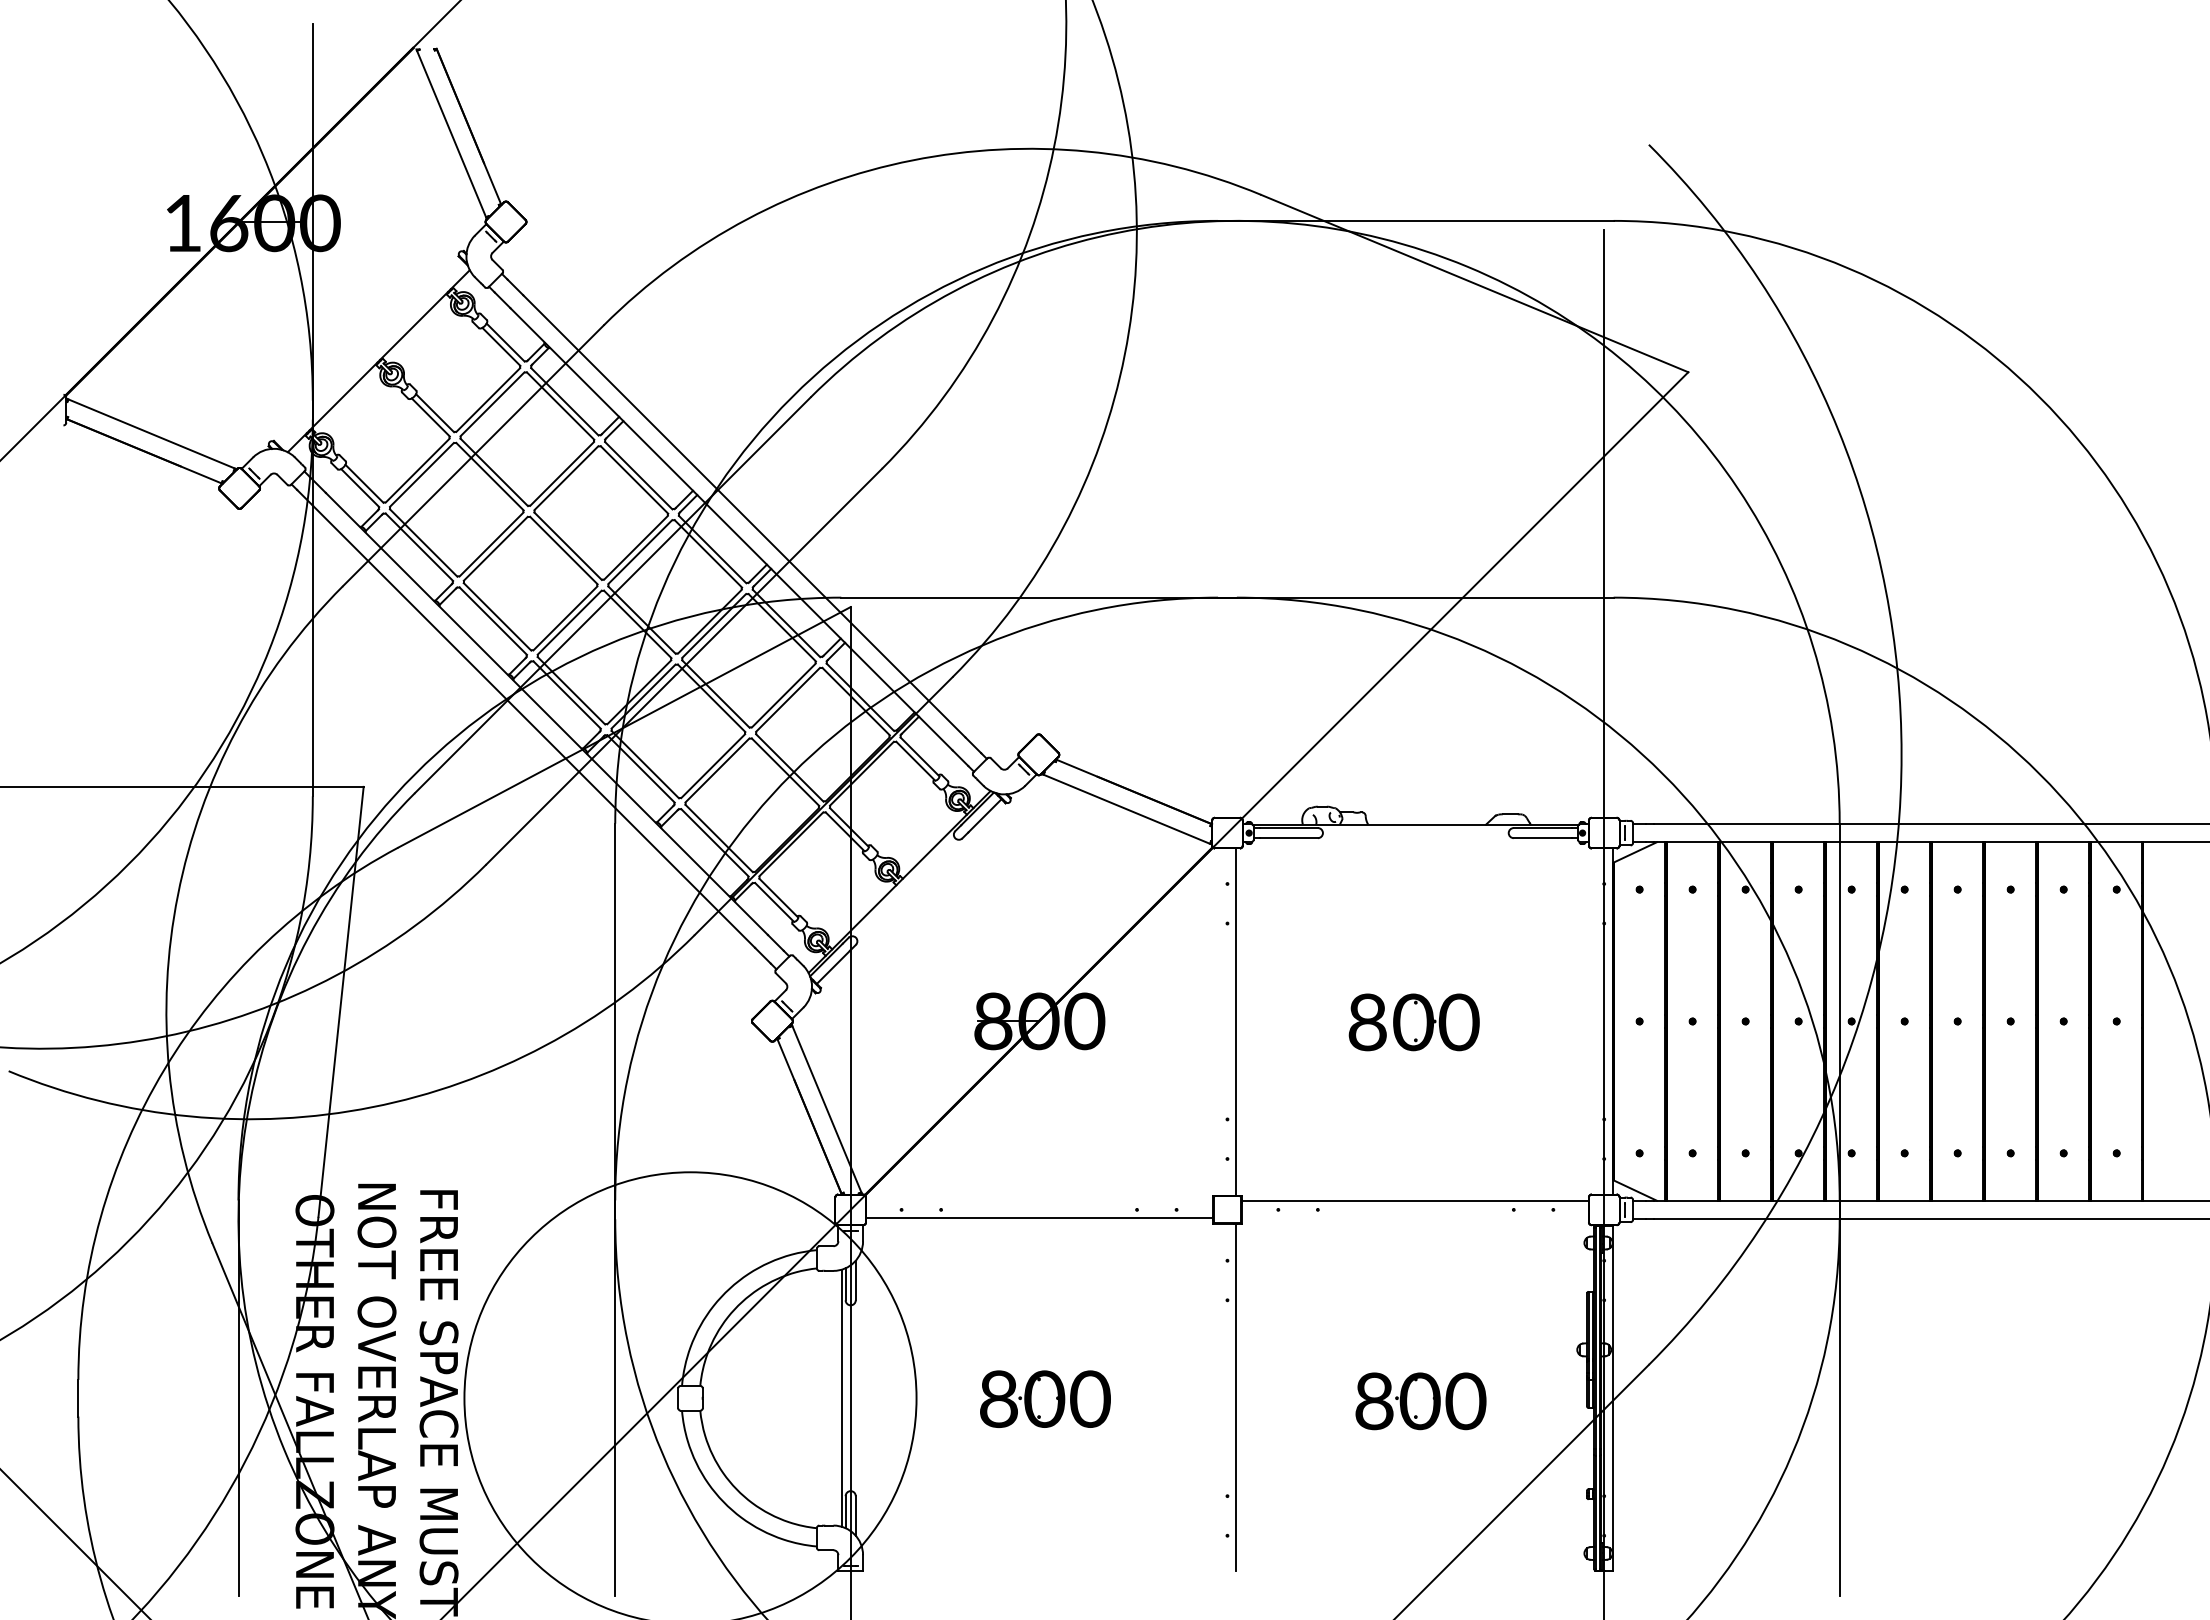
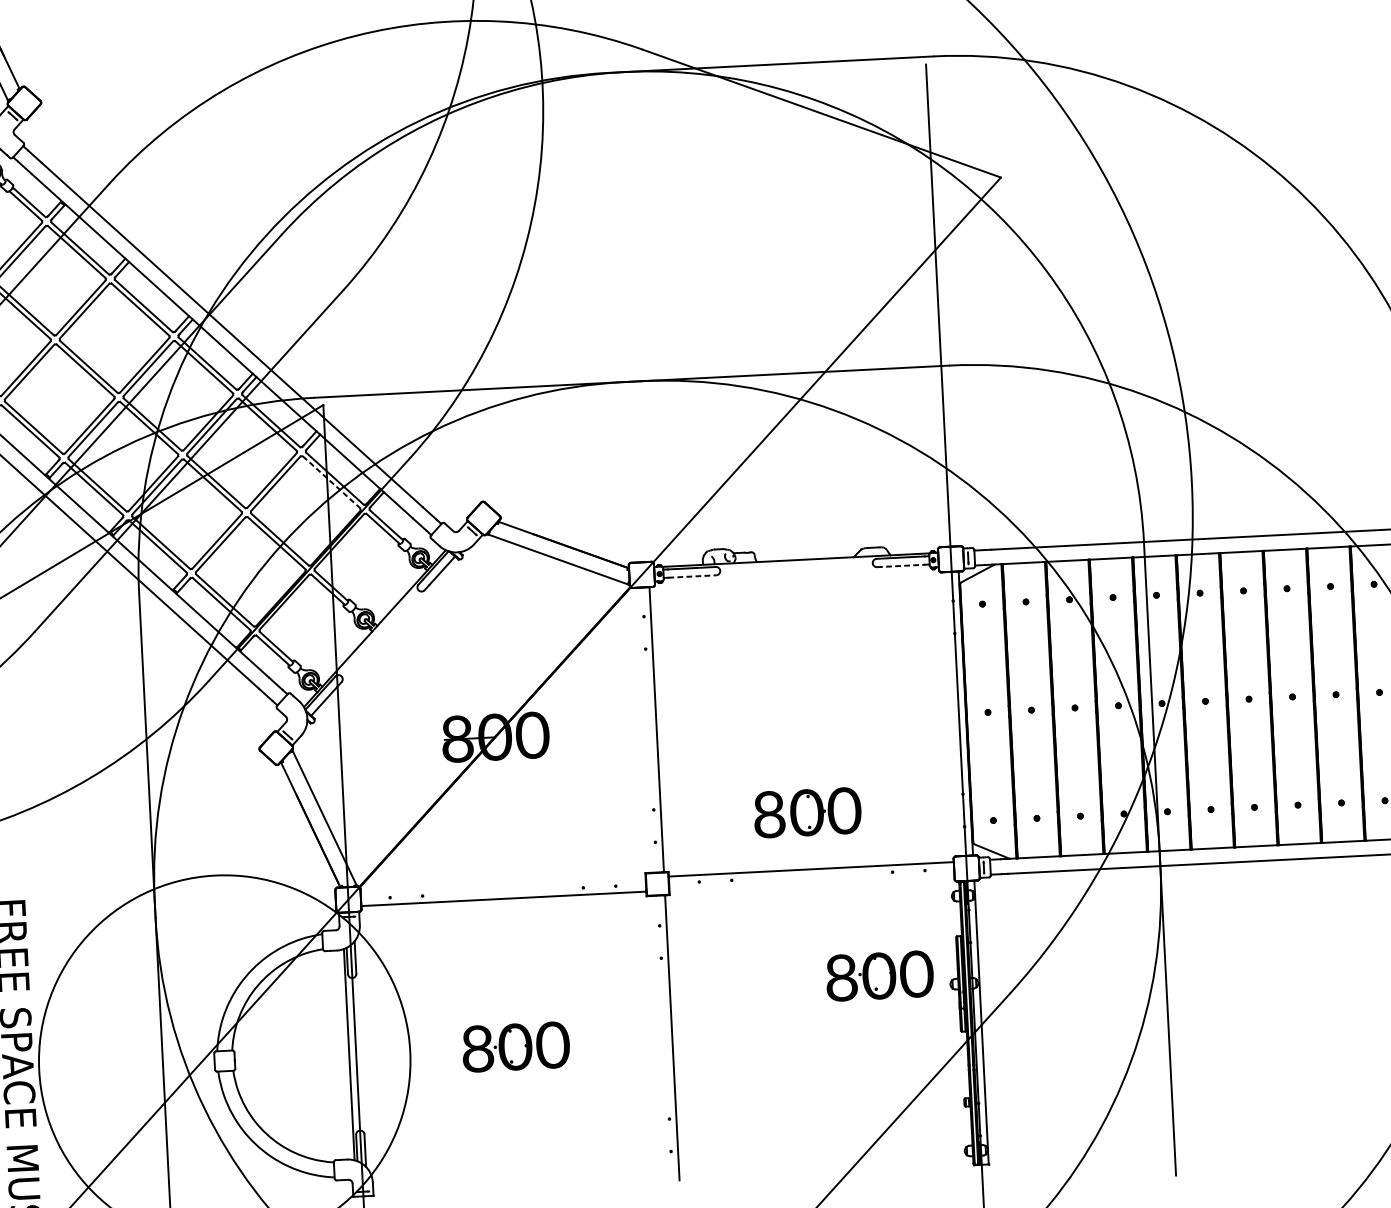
line: (856, 701) -> (332, 482), solid -> dashed
line: (1289, 838) -> (693, 576), solid -> dashed
line: (1543, 838) -> (901, 566), solid -> dashed
part: (1413, 1022) -> (807, 812), moved
part: (1420, 1401) -> (879, 976), moved

